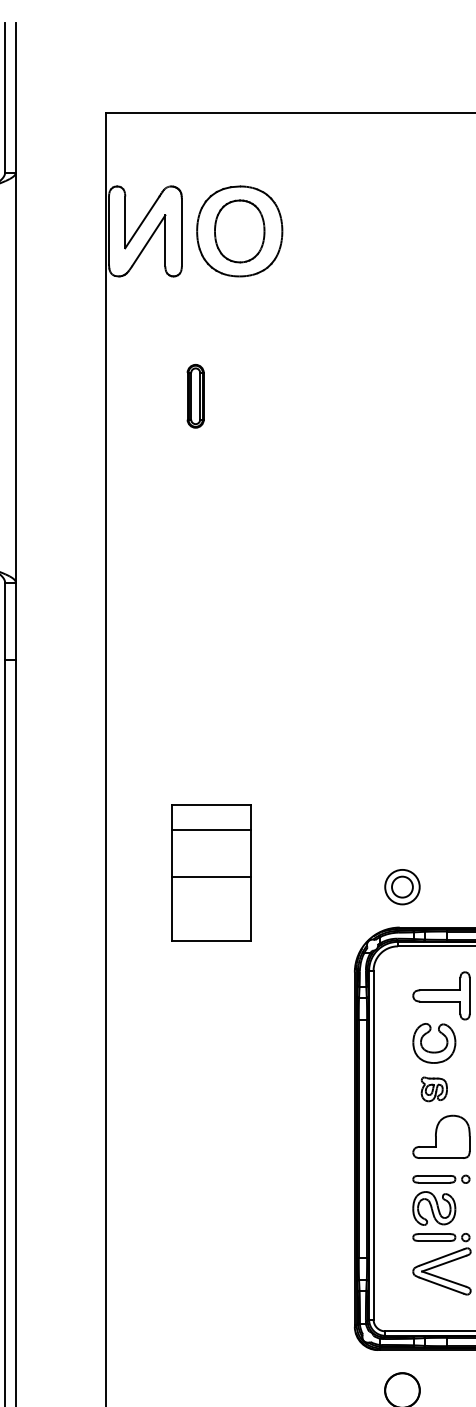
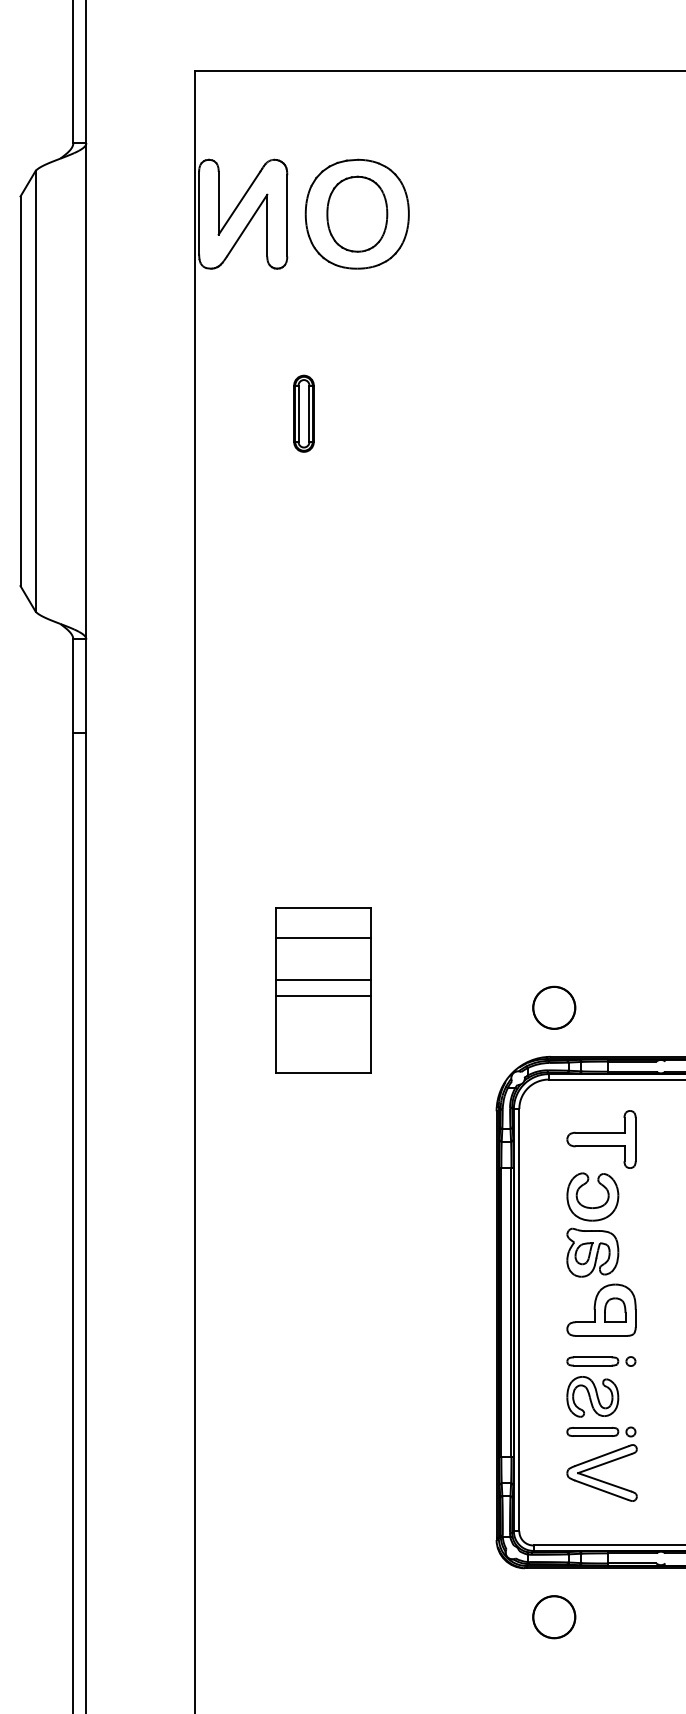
line: (211, 863) -> (323, 979), added
circle: (402, 886) -> (554, 1007), size x1.67
part: (434, 1089) -> (592, 1252), size x1.67
part: (453, 1136) -> (615, 1309), added

